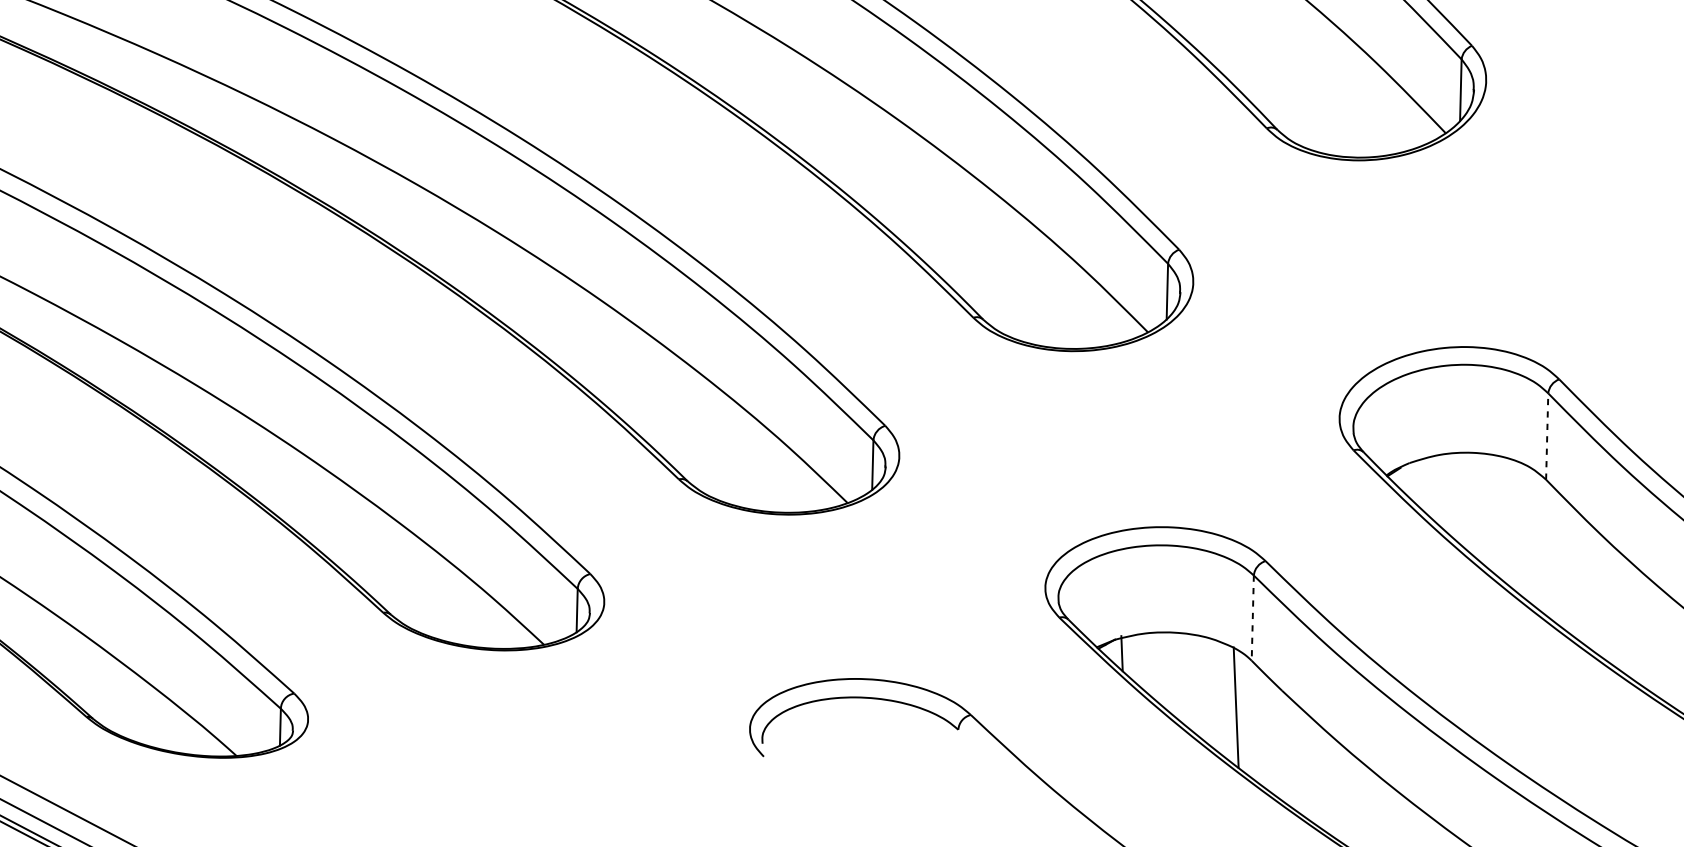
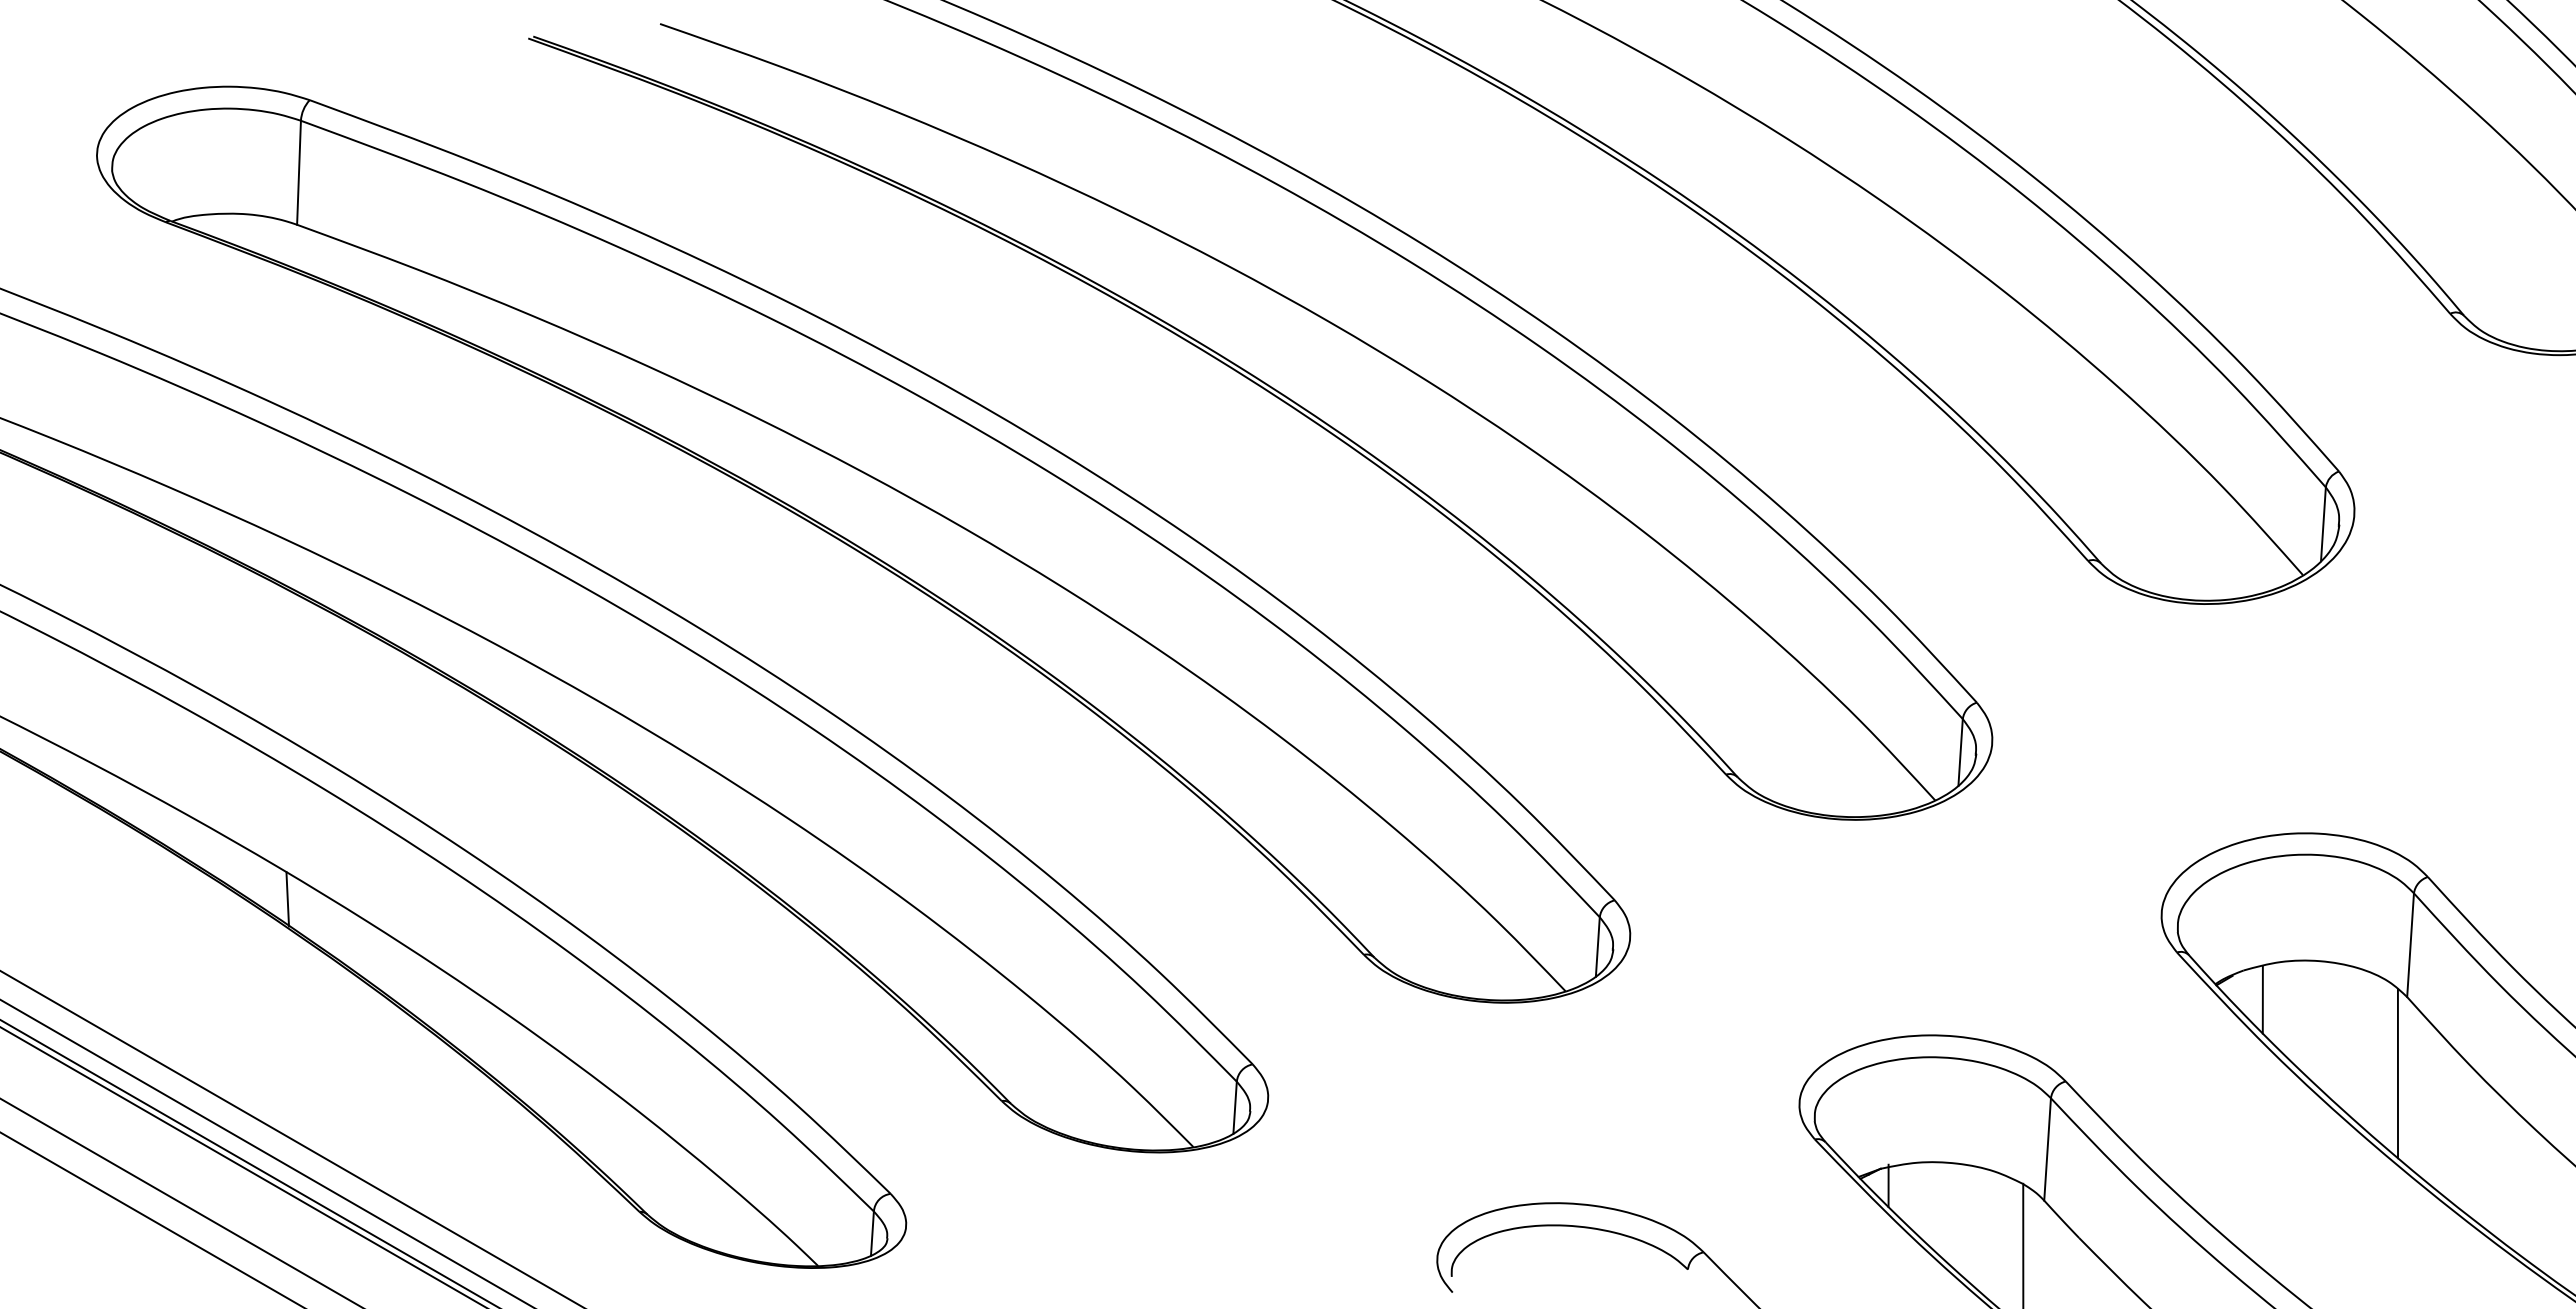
line: (1547, 436) -> (2410, 945), dashed -> solid
line: (1426, 486) -> (2262, 999), added
line: (1540, 543) -> (2397, 1073), added
line: (1252, 618) -> (2047, 1149), dashed -> solid

